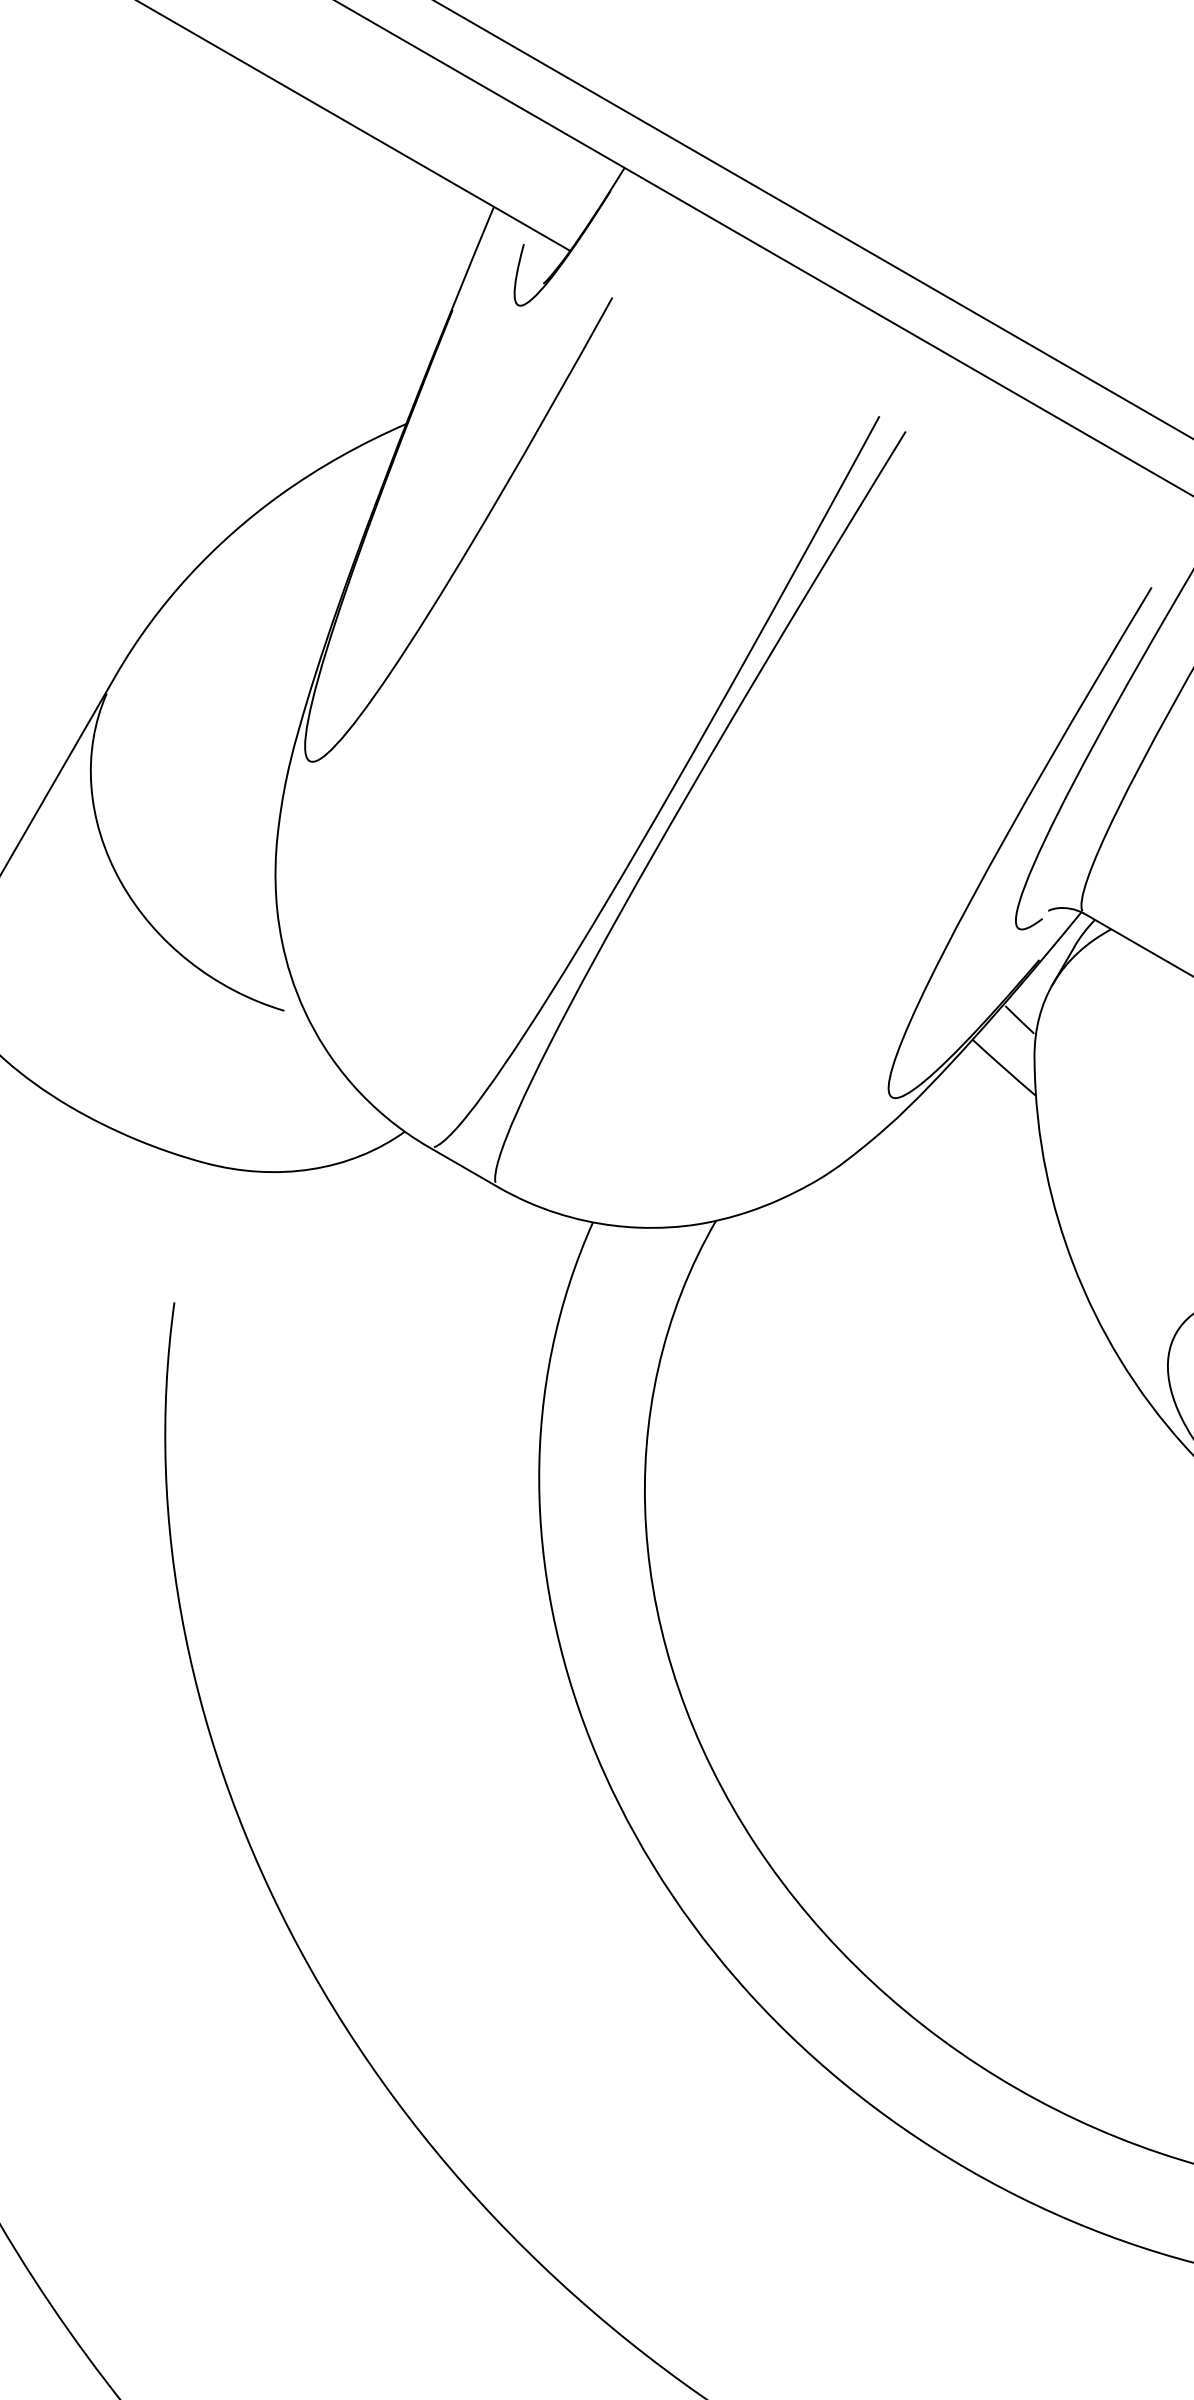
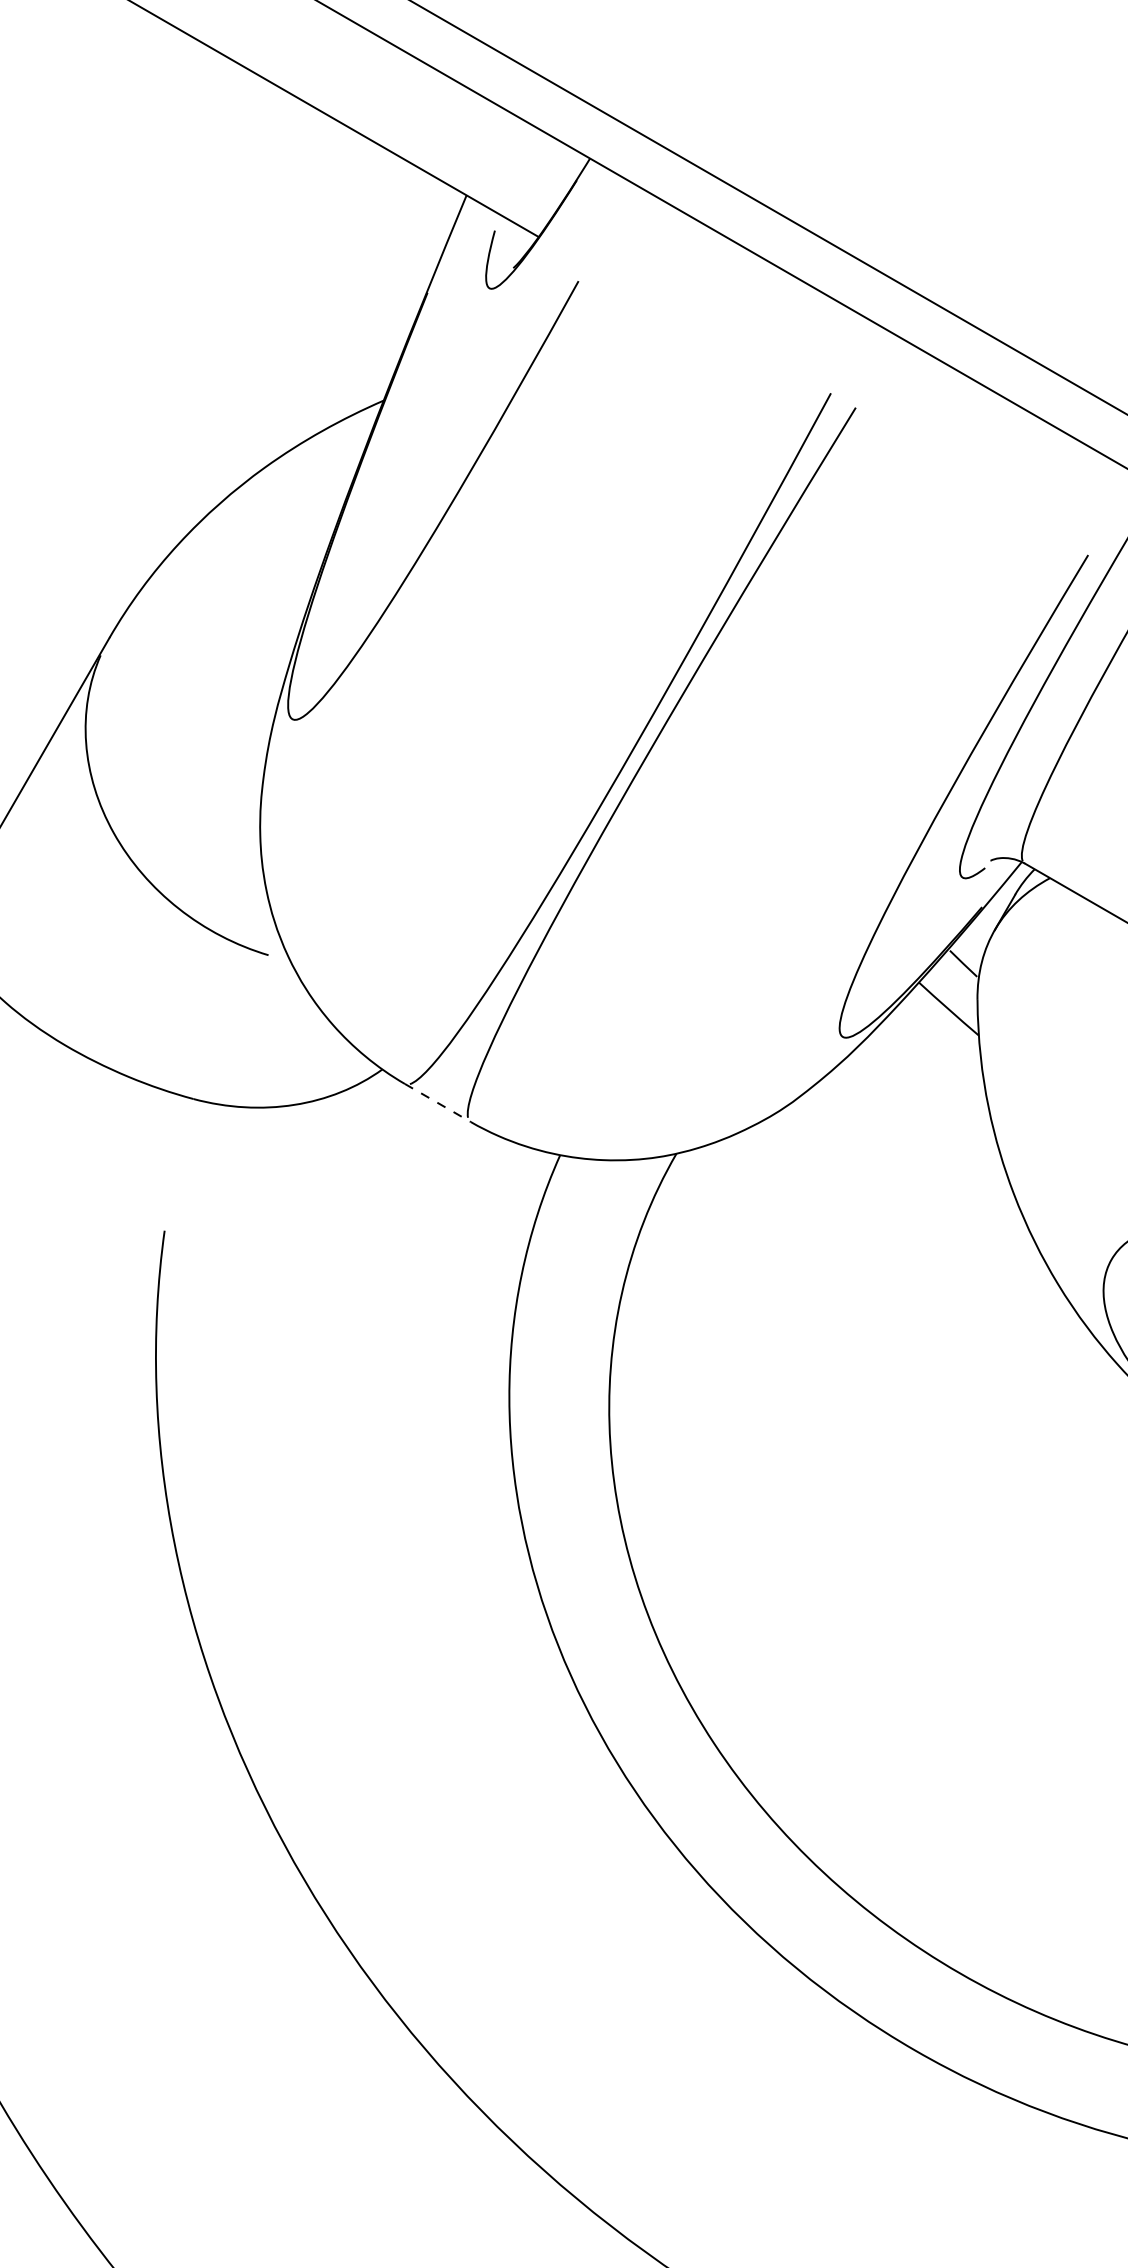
line: (463, 1167) -> (437, 1103), solid -> dashed

